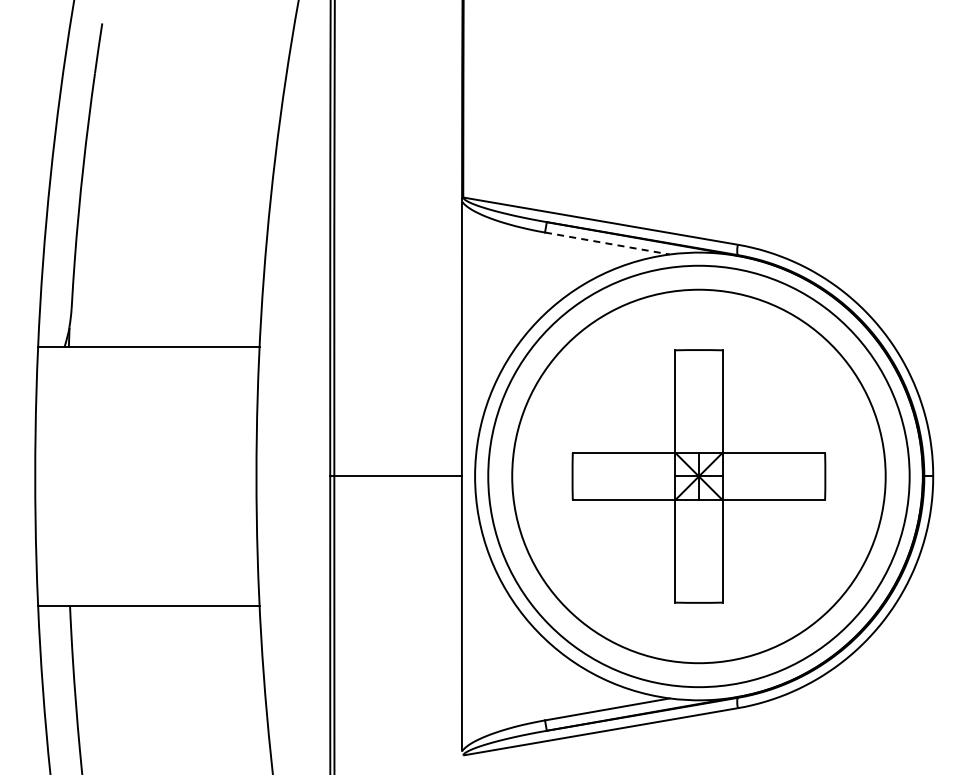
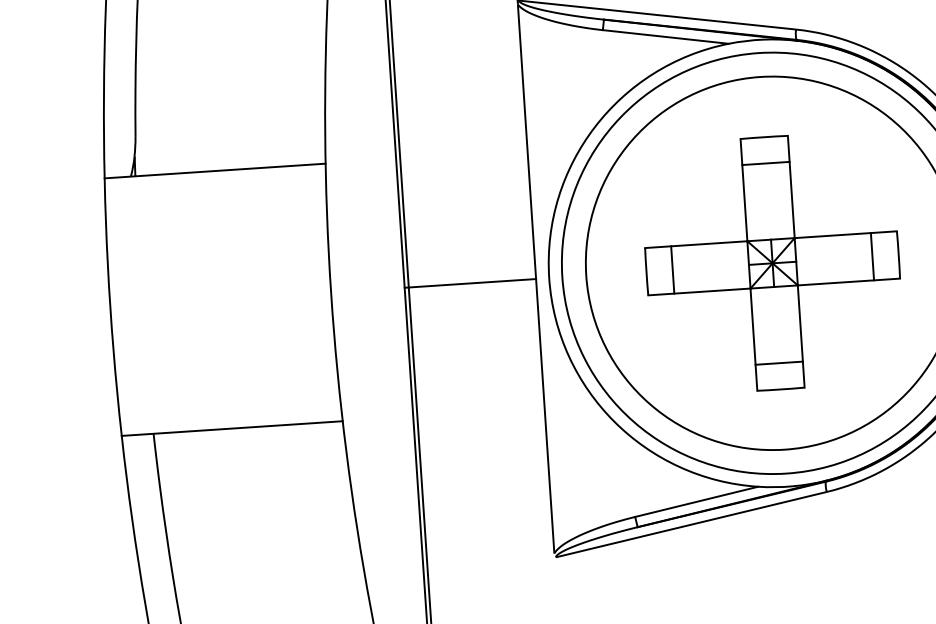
line: (607, 243) -> (665, 36), dashed -> solid
line: (698, 376) -> (765, 163), added
line: (598, 476) -> (672, 270), added
line: (799, 476) -> (872, 256), added
line: (698, 576) -> (778, 363), added

